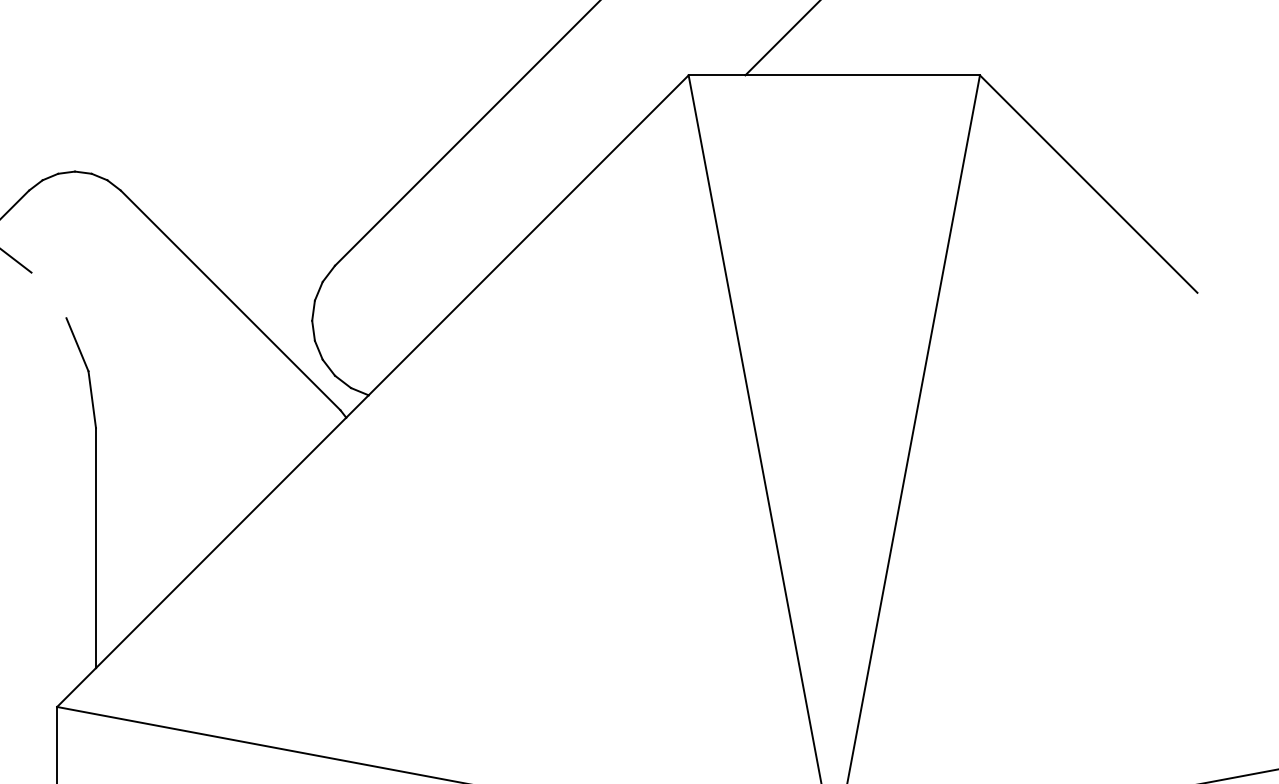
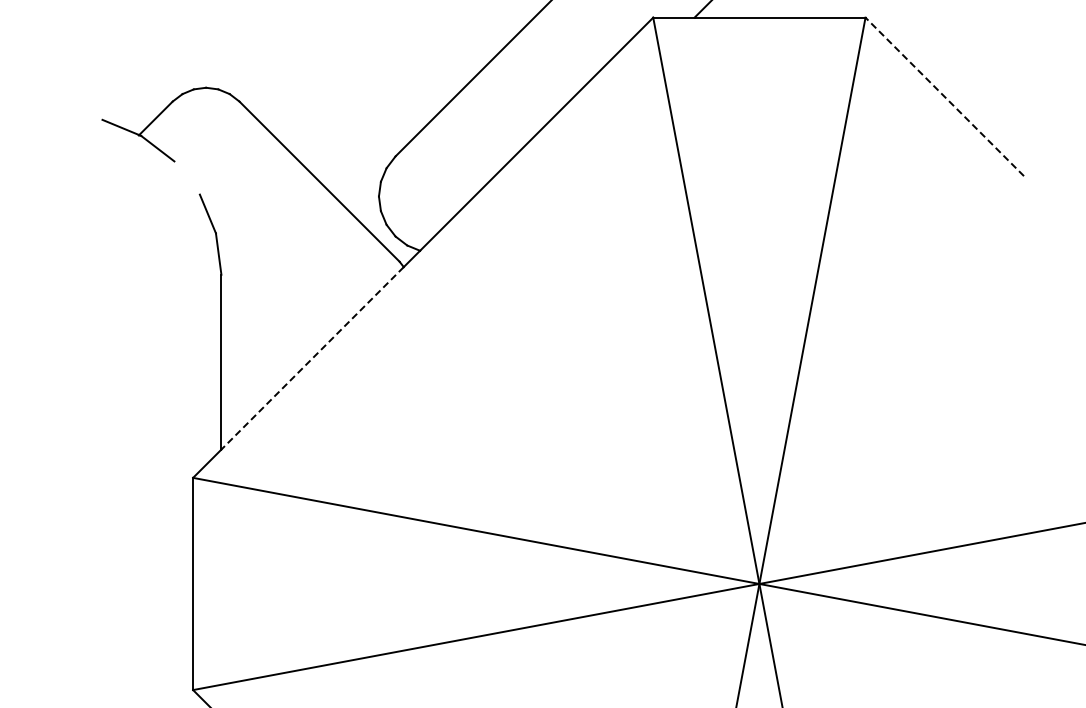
line: (1088, 183) -> (944, 96), solid -> dashed
line: (221, 543) -> (312, 358), solid -> dashed

